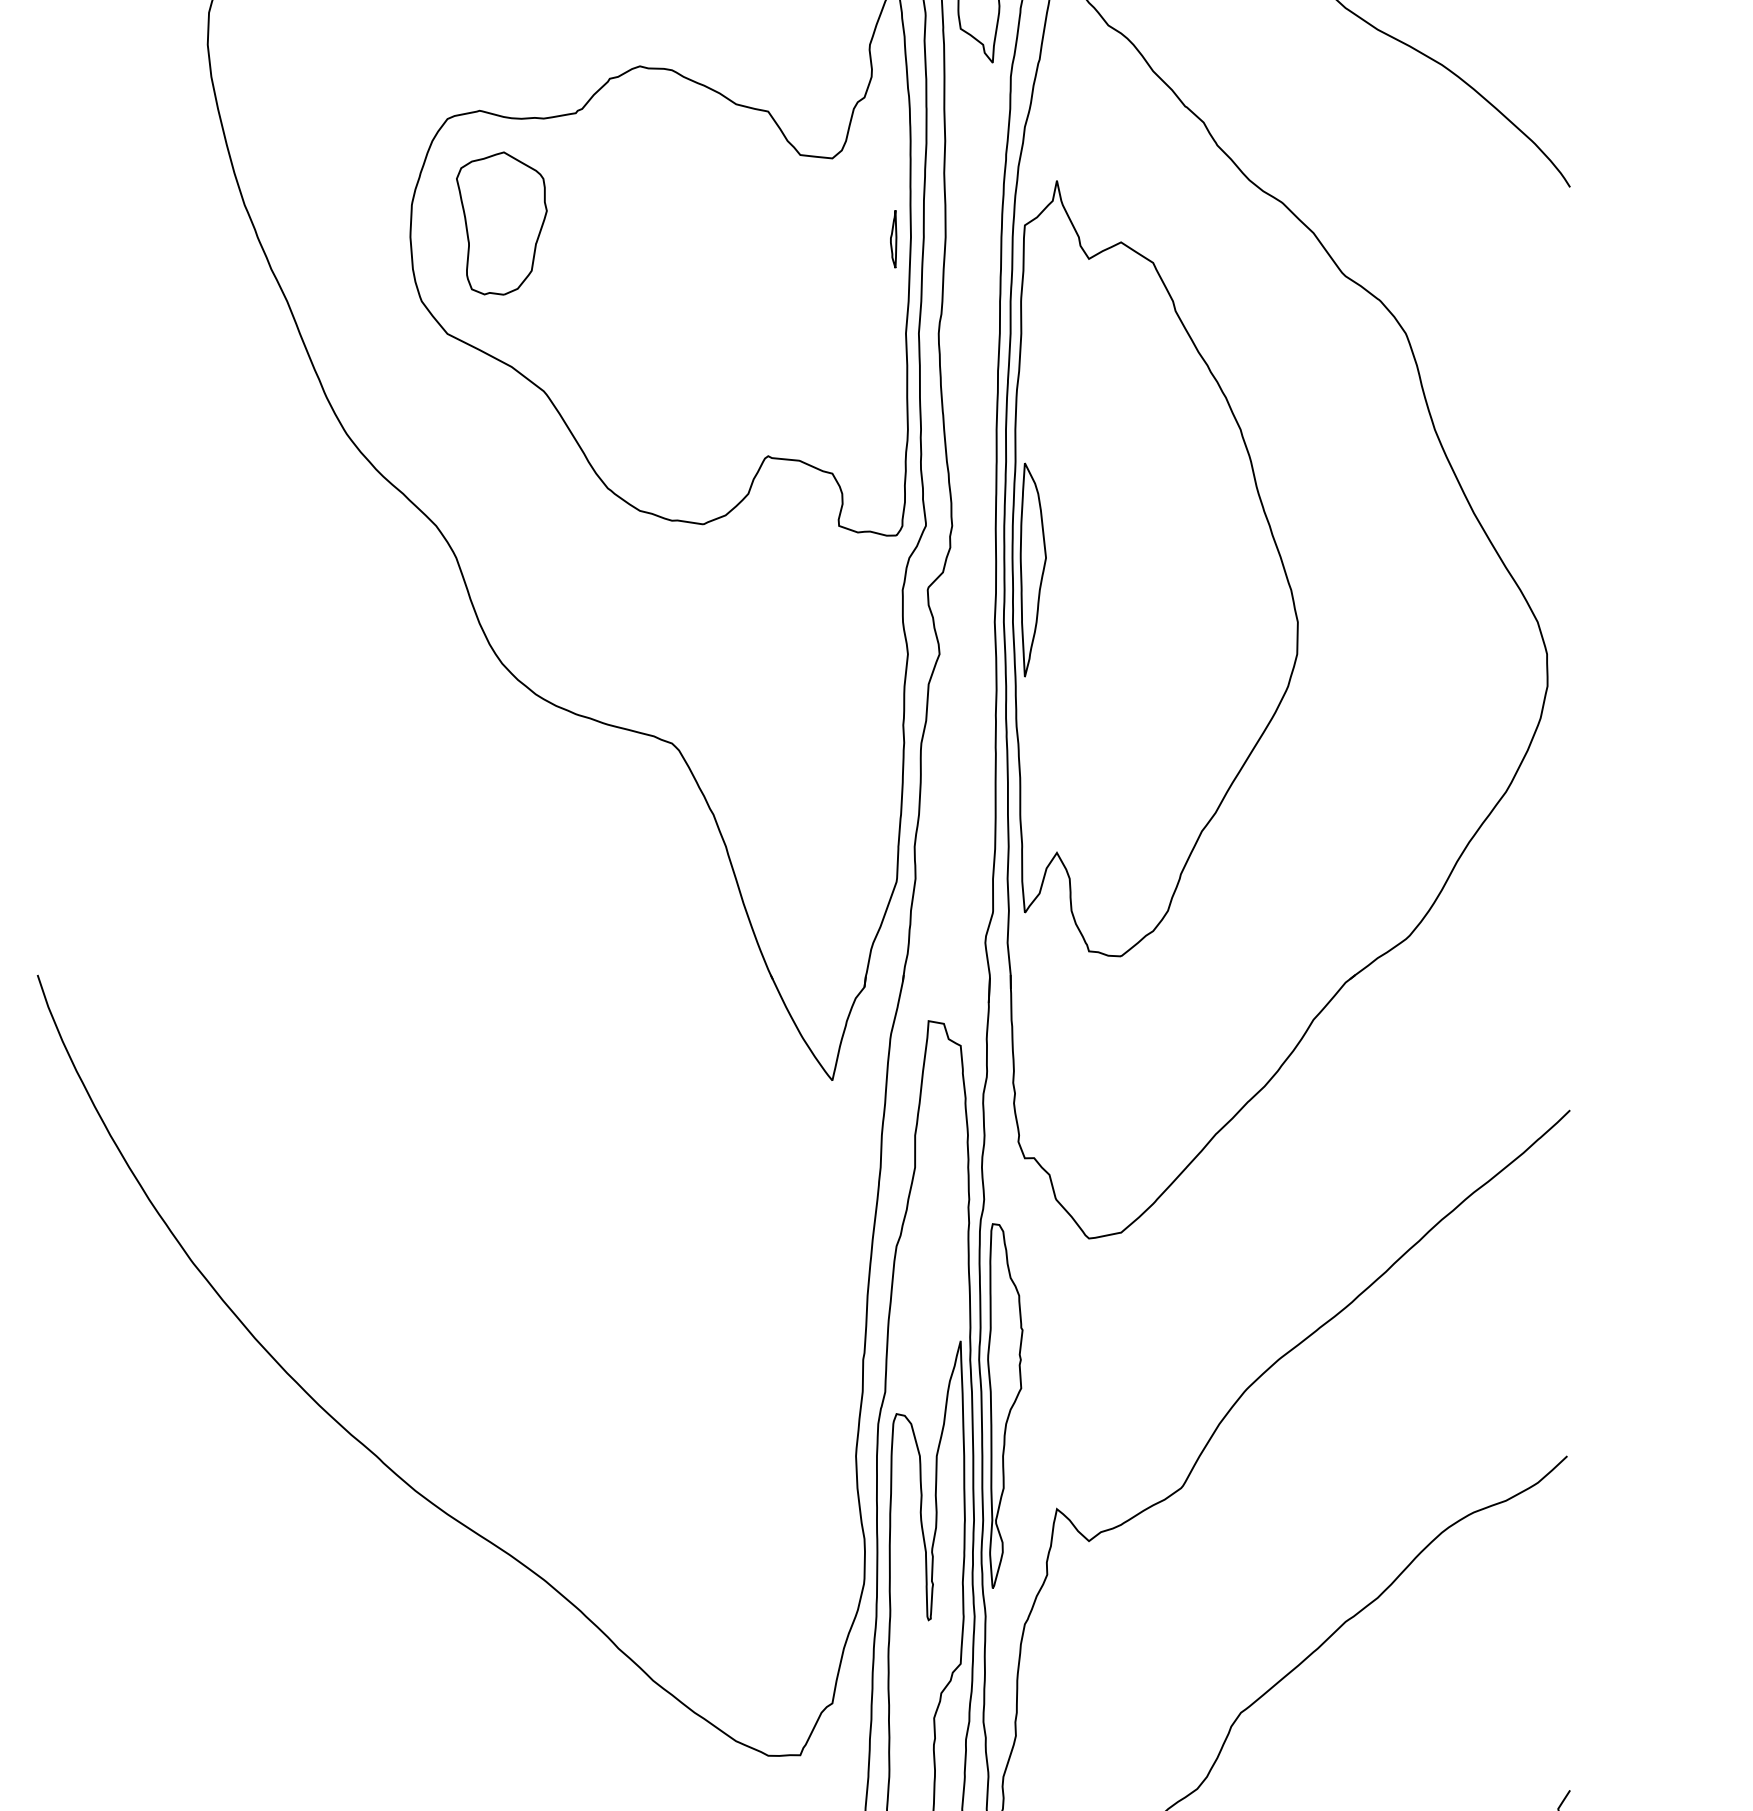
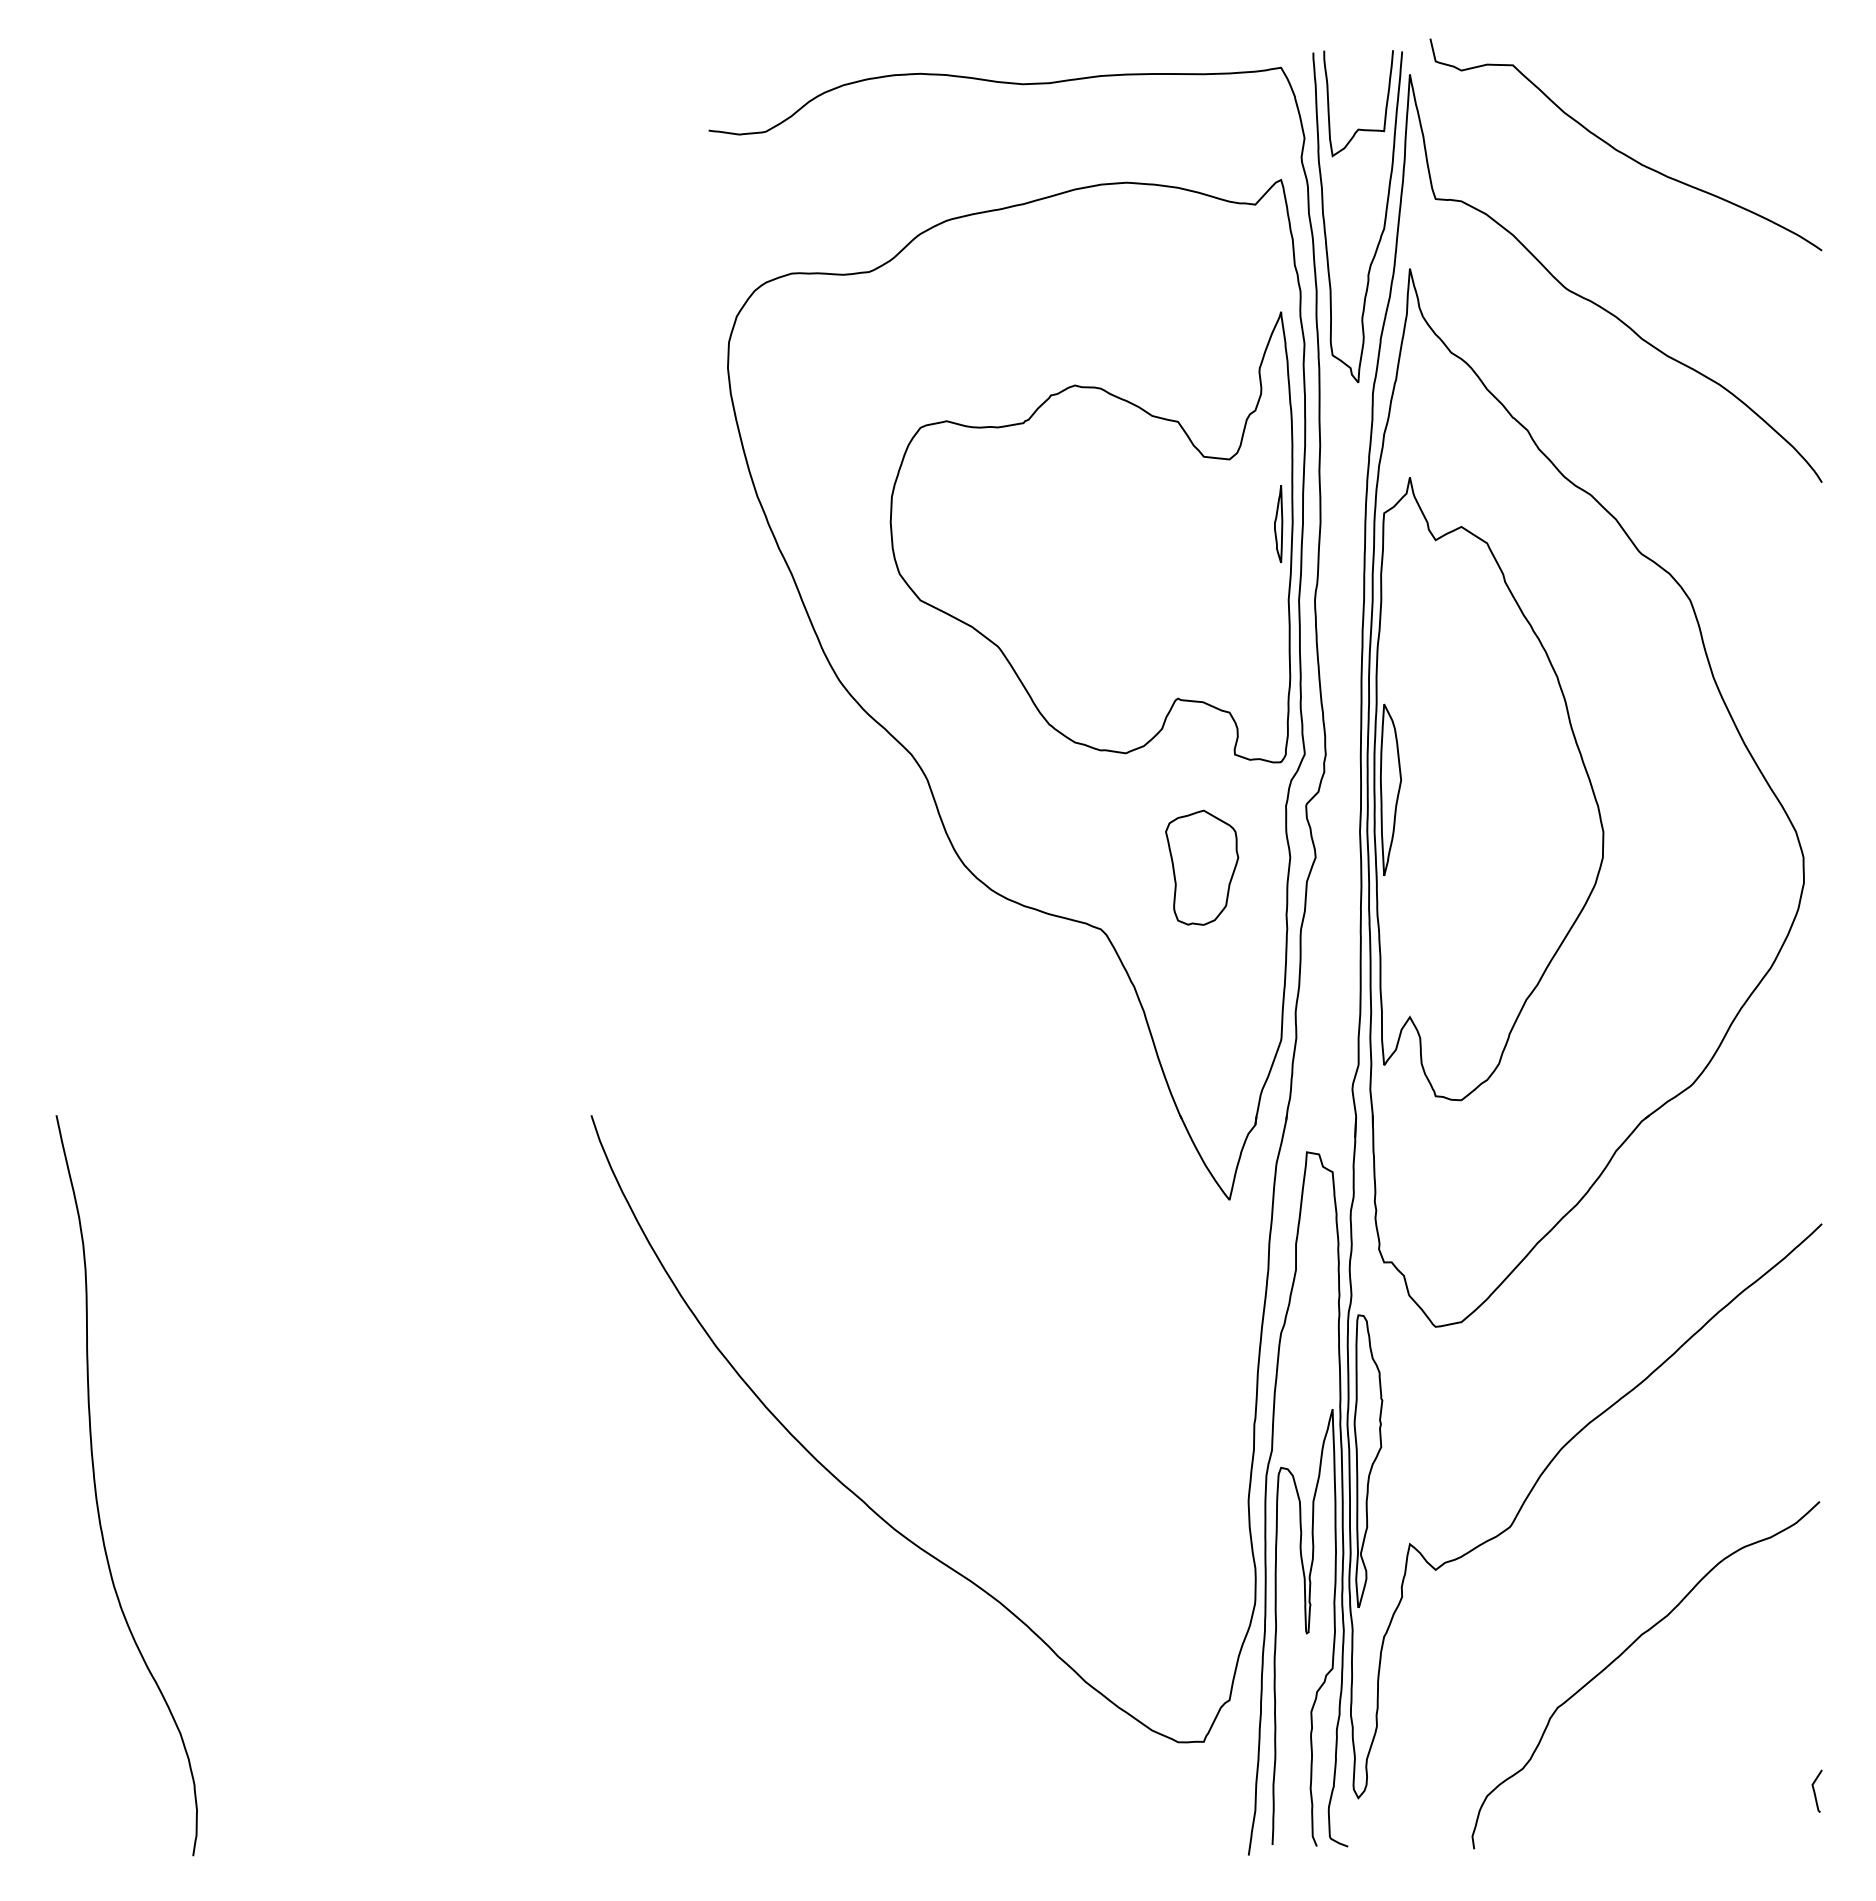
part: (502, 223) -> (1202, 867), moved
part: (893, 239) -> (1278, 524), size x1.67

